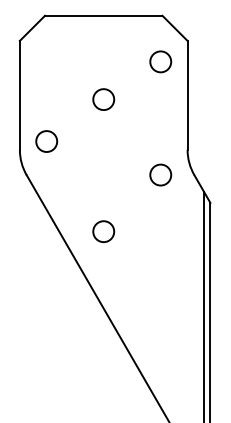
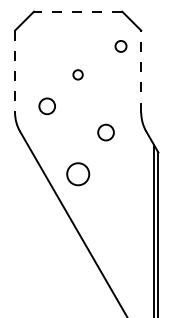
line: (102, 15) -> (77, 11), solid -> dashed
circle: (160, 61) -> (120, 46), size x0.7
line: (187, 95) -> (141, 71), solid -> dashed
line: (20, 96) -> (15, 72), solid -> dashed
circle: (102, 99) -> (77, 74), size x0.6
circle: (45, 141) -> (46, 106), moved
circle: (160, 174) -> (105, 132), moved
circle: (102, 230) -> (77, 173), size x1.4

